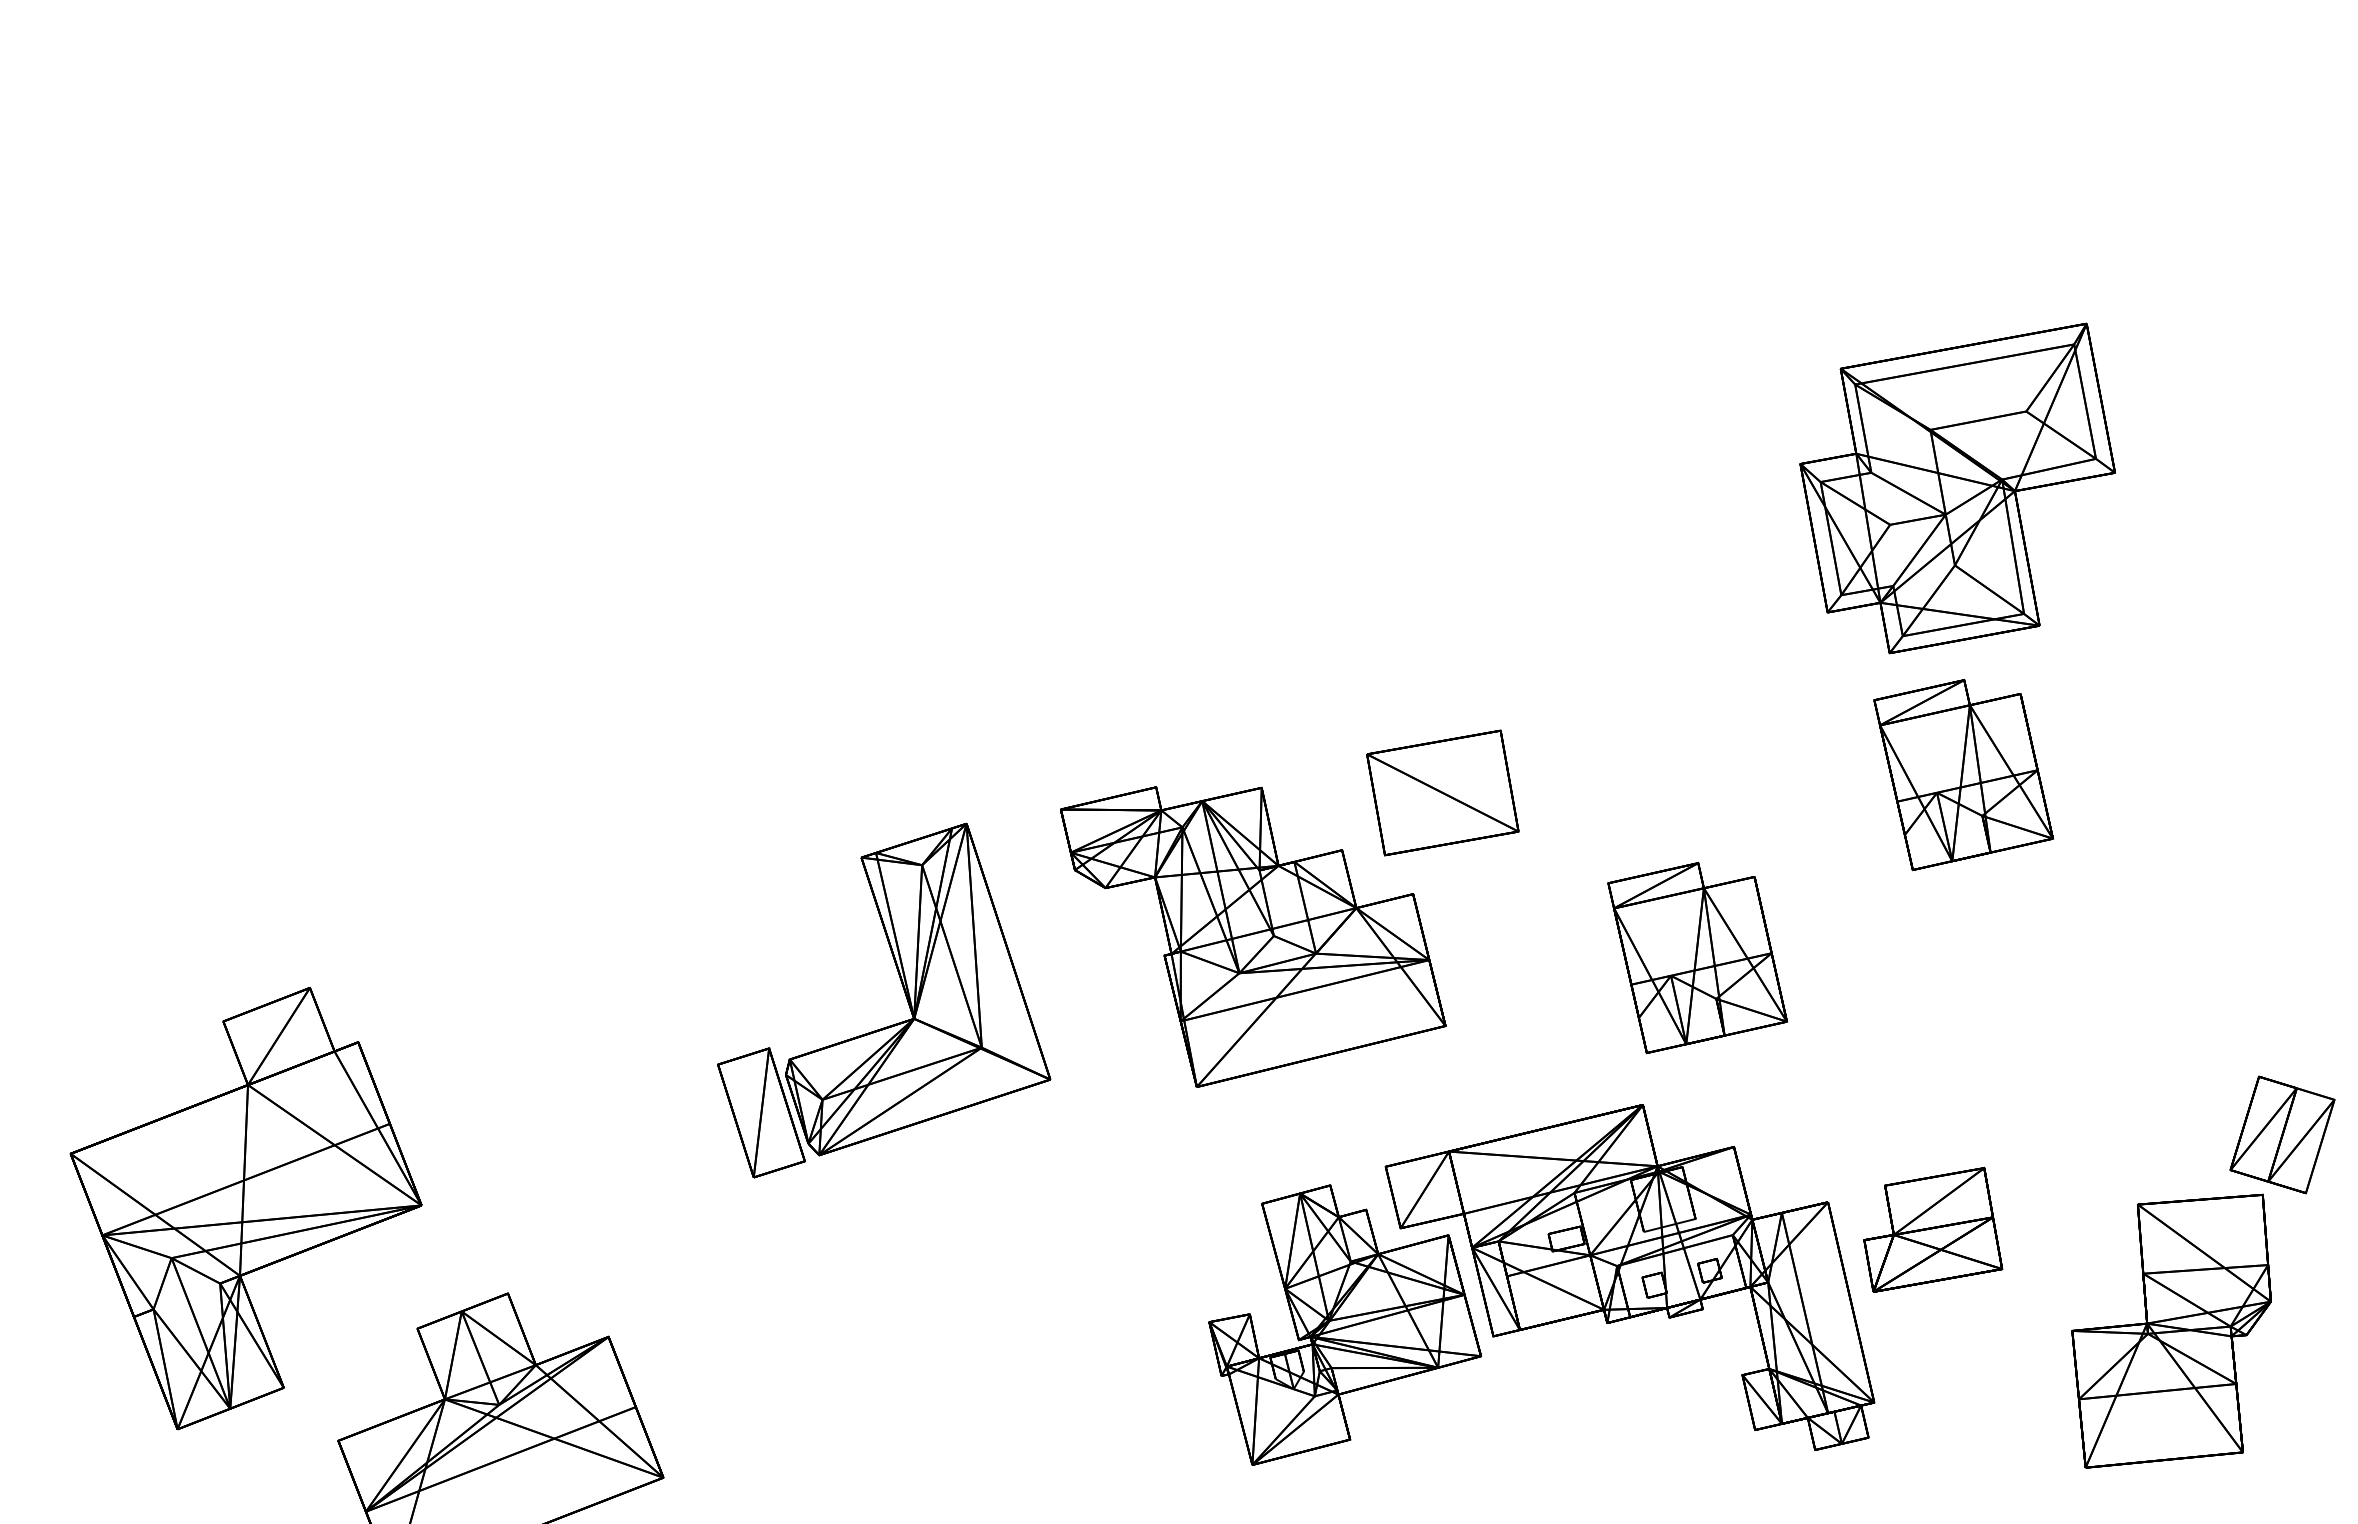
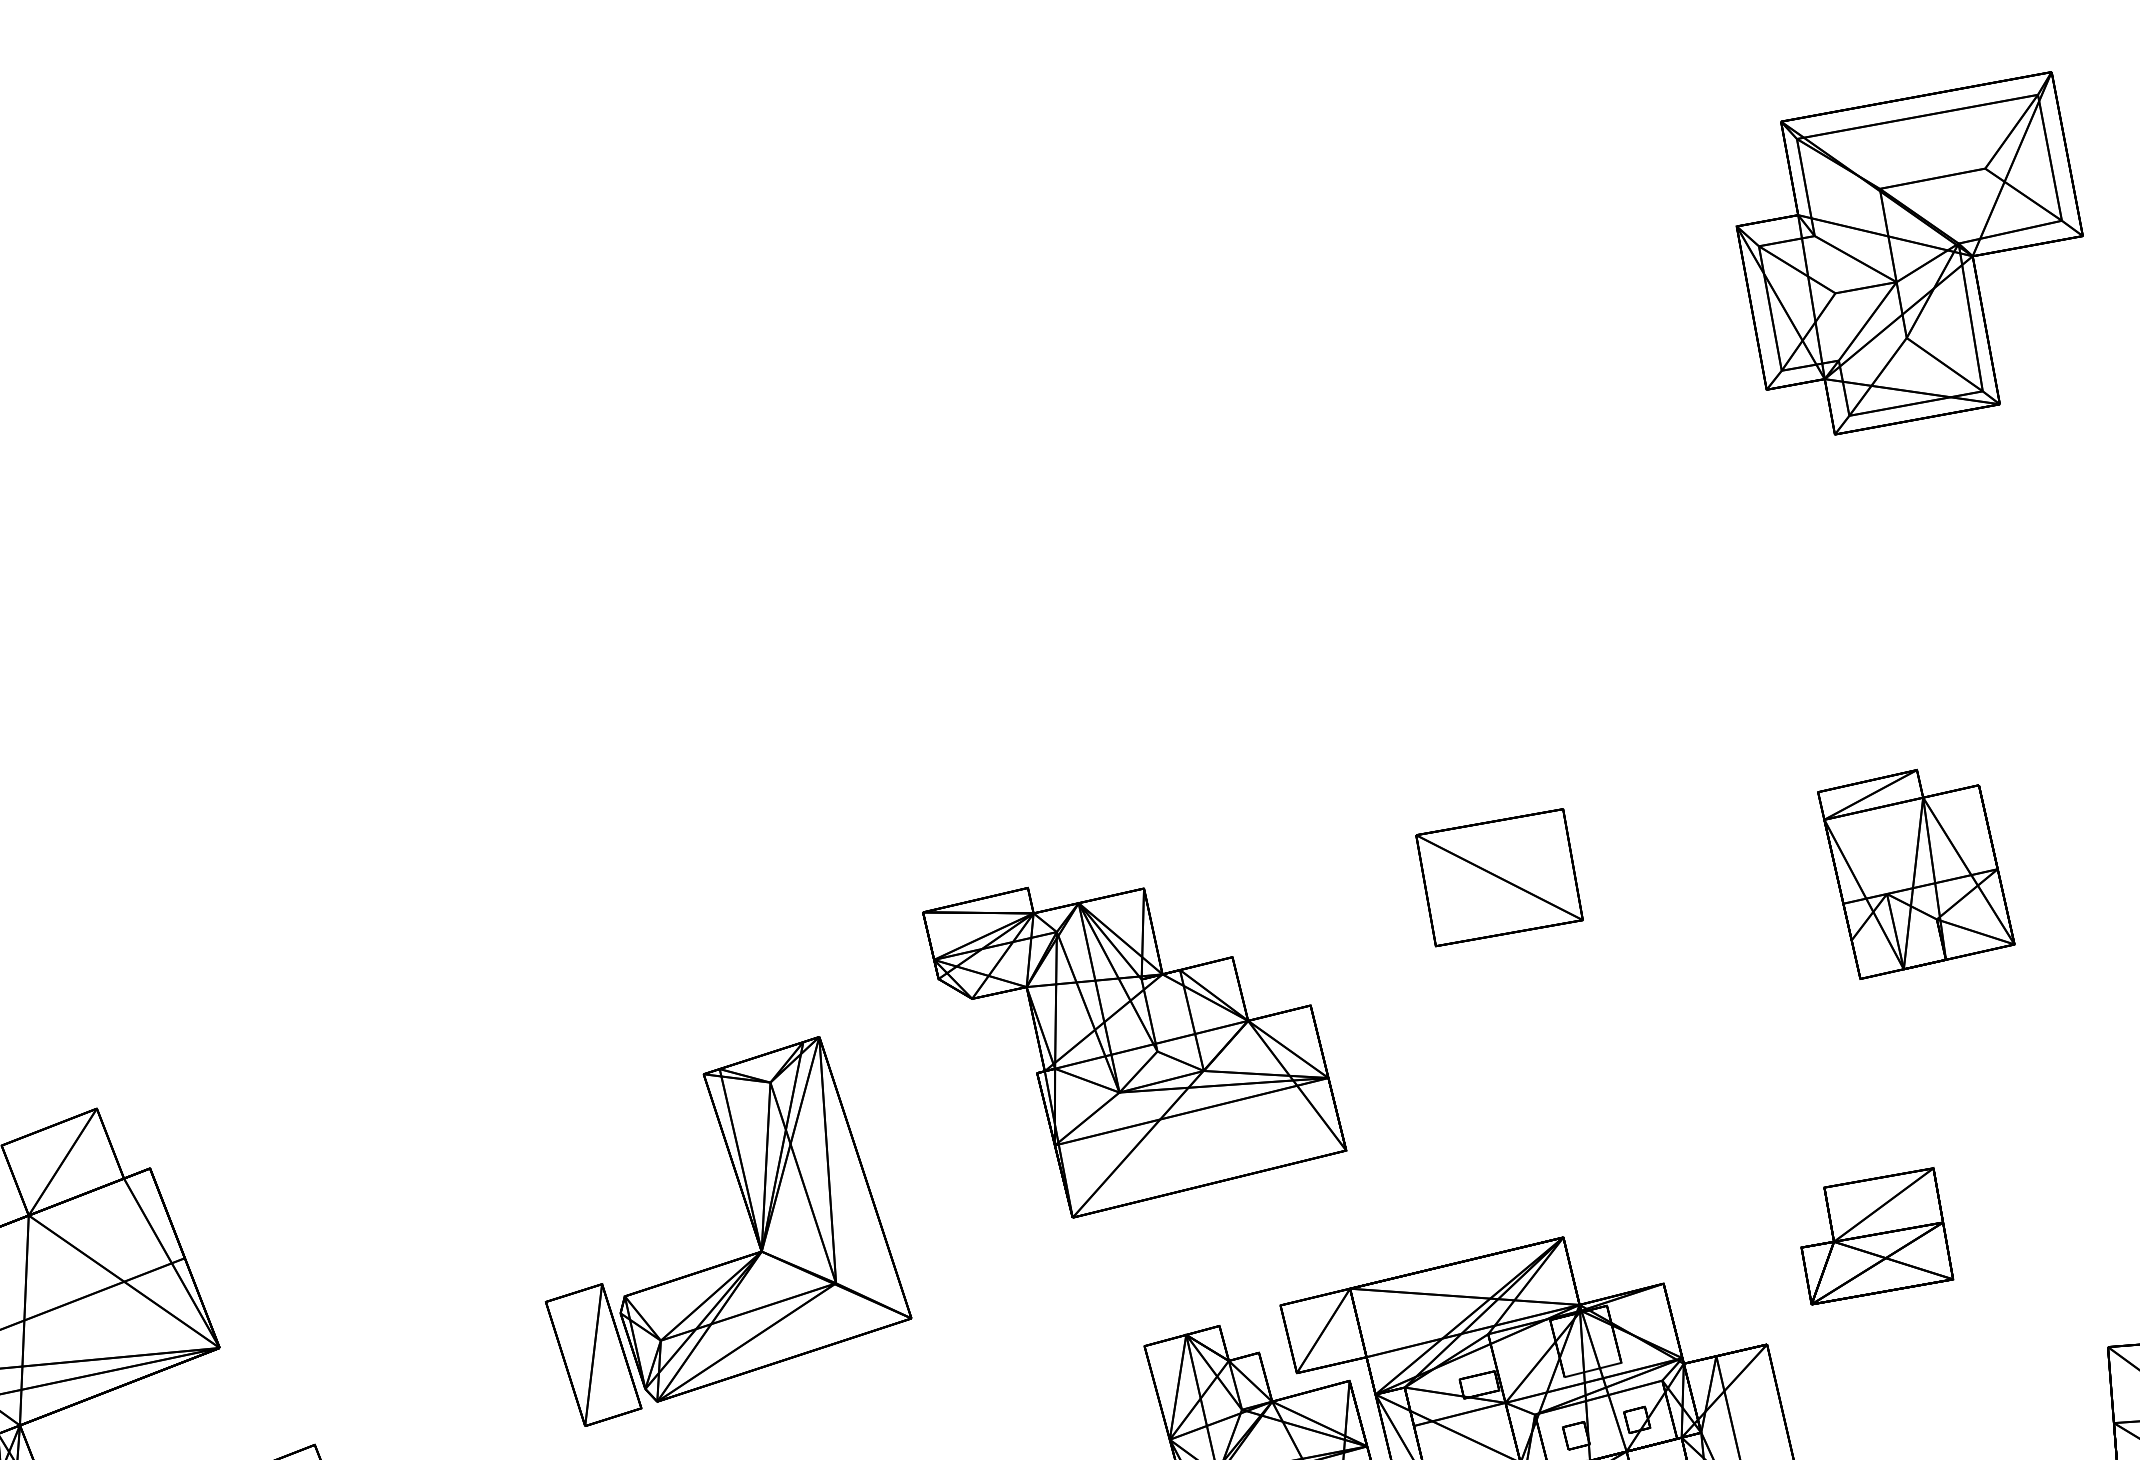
part: (1957, 488) -> (1909, 253), moved
part: (1442, 792) -> (1499, 877), moved
part: (1697, 958) -> (1623, 1076), removed
part: (904, 993) -> (751, 1223), moved
part: (1933, 1229) -> (1877, 1235), moved

